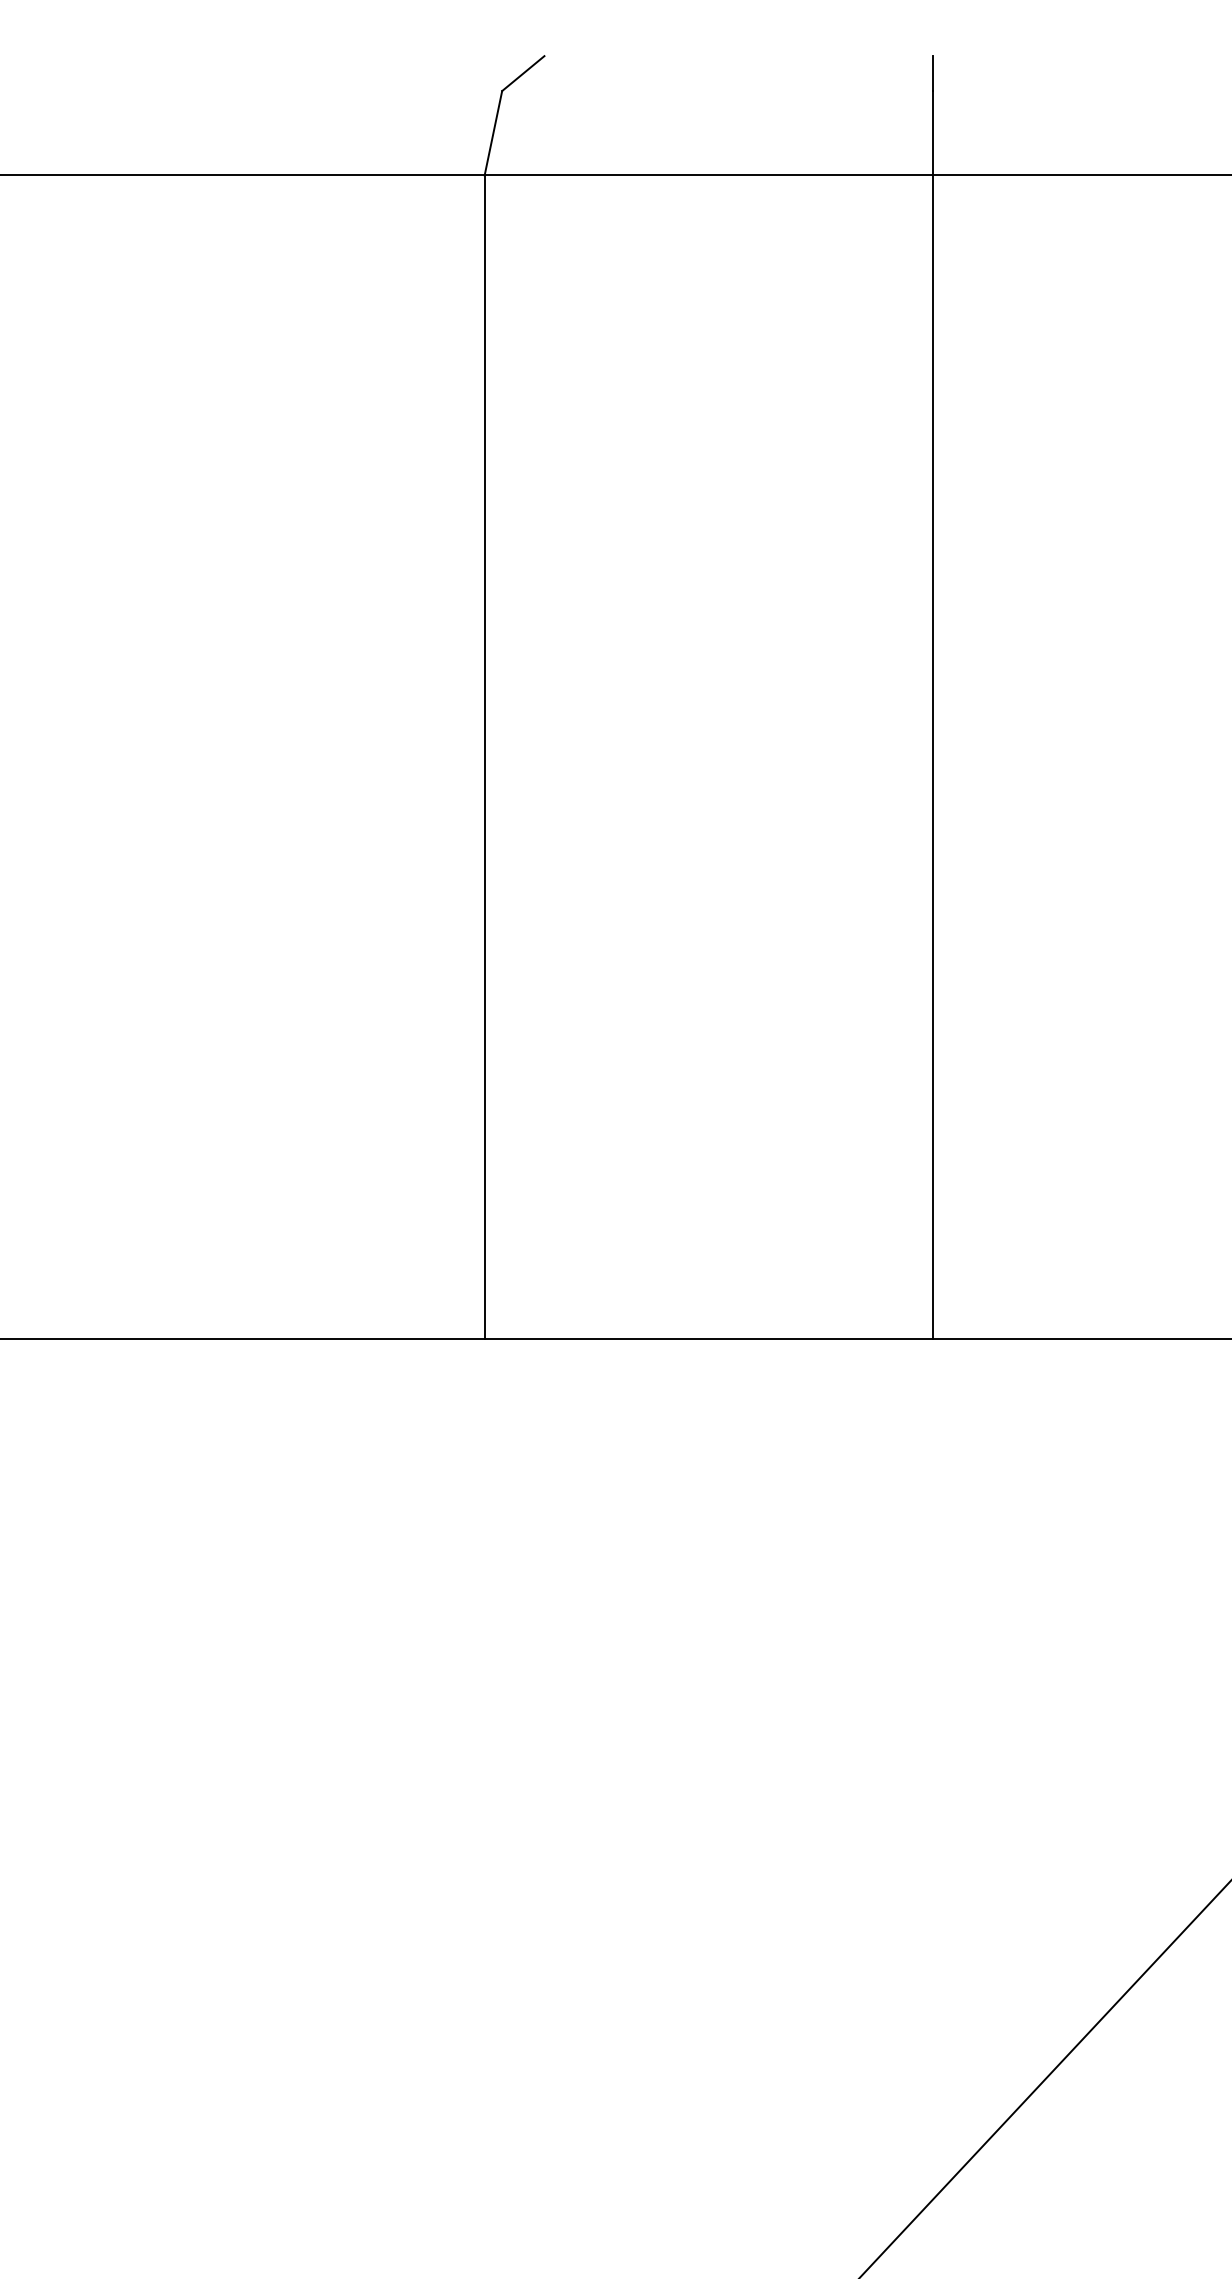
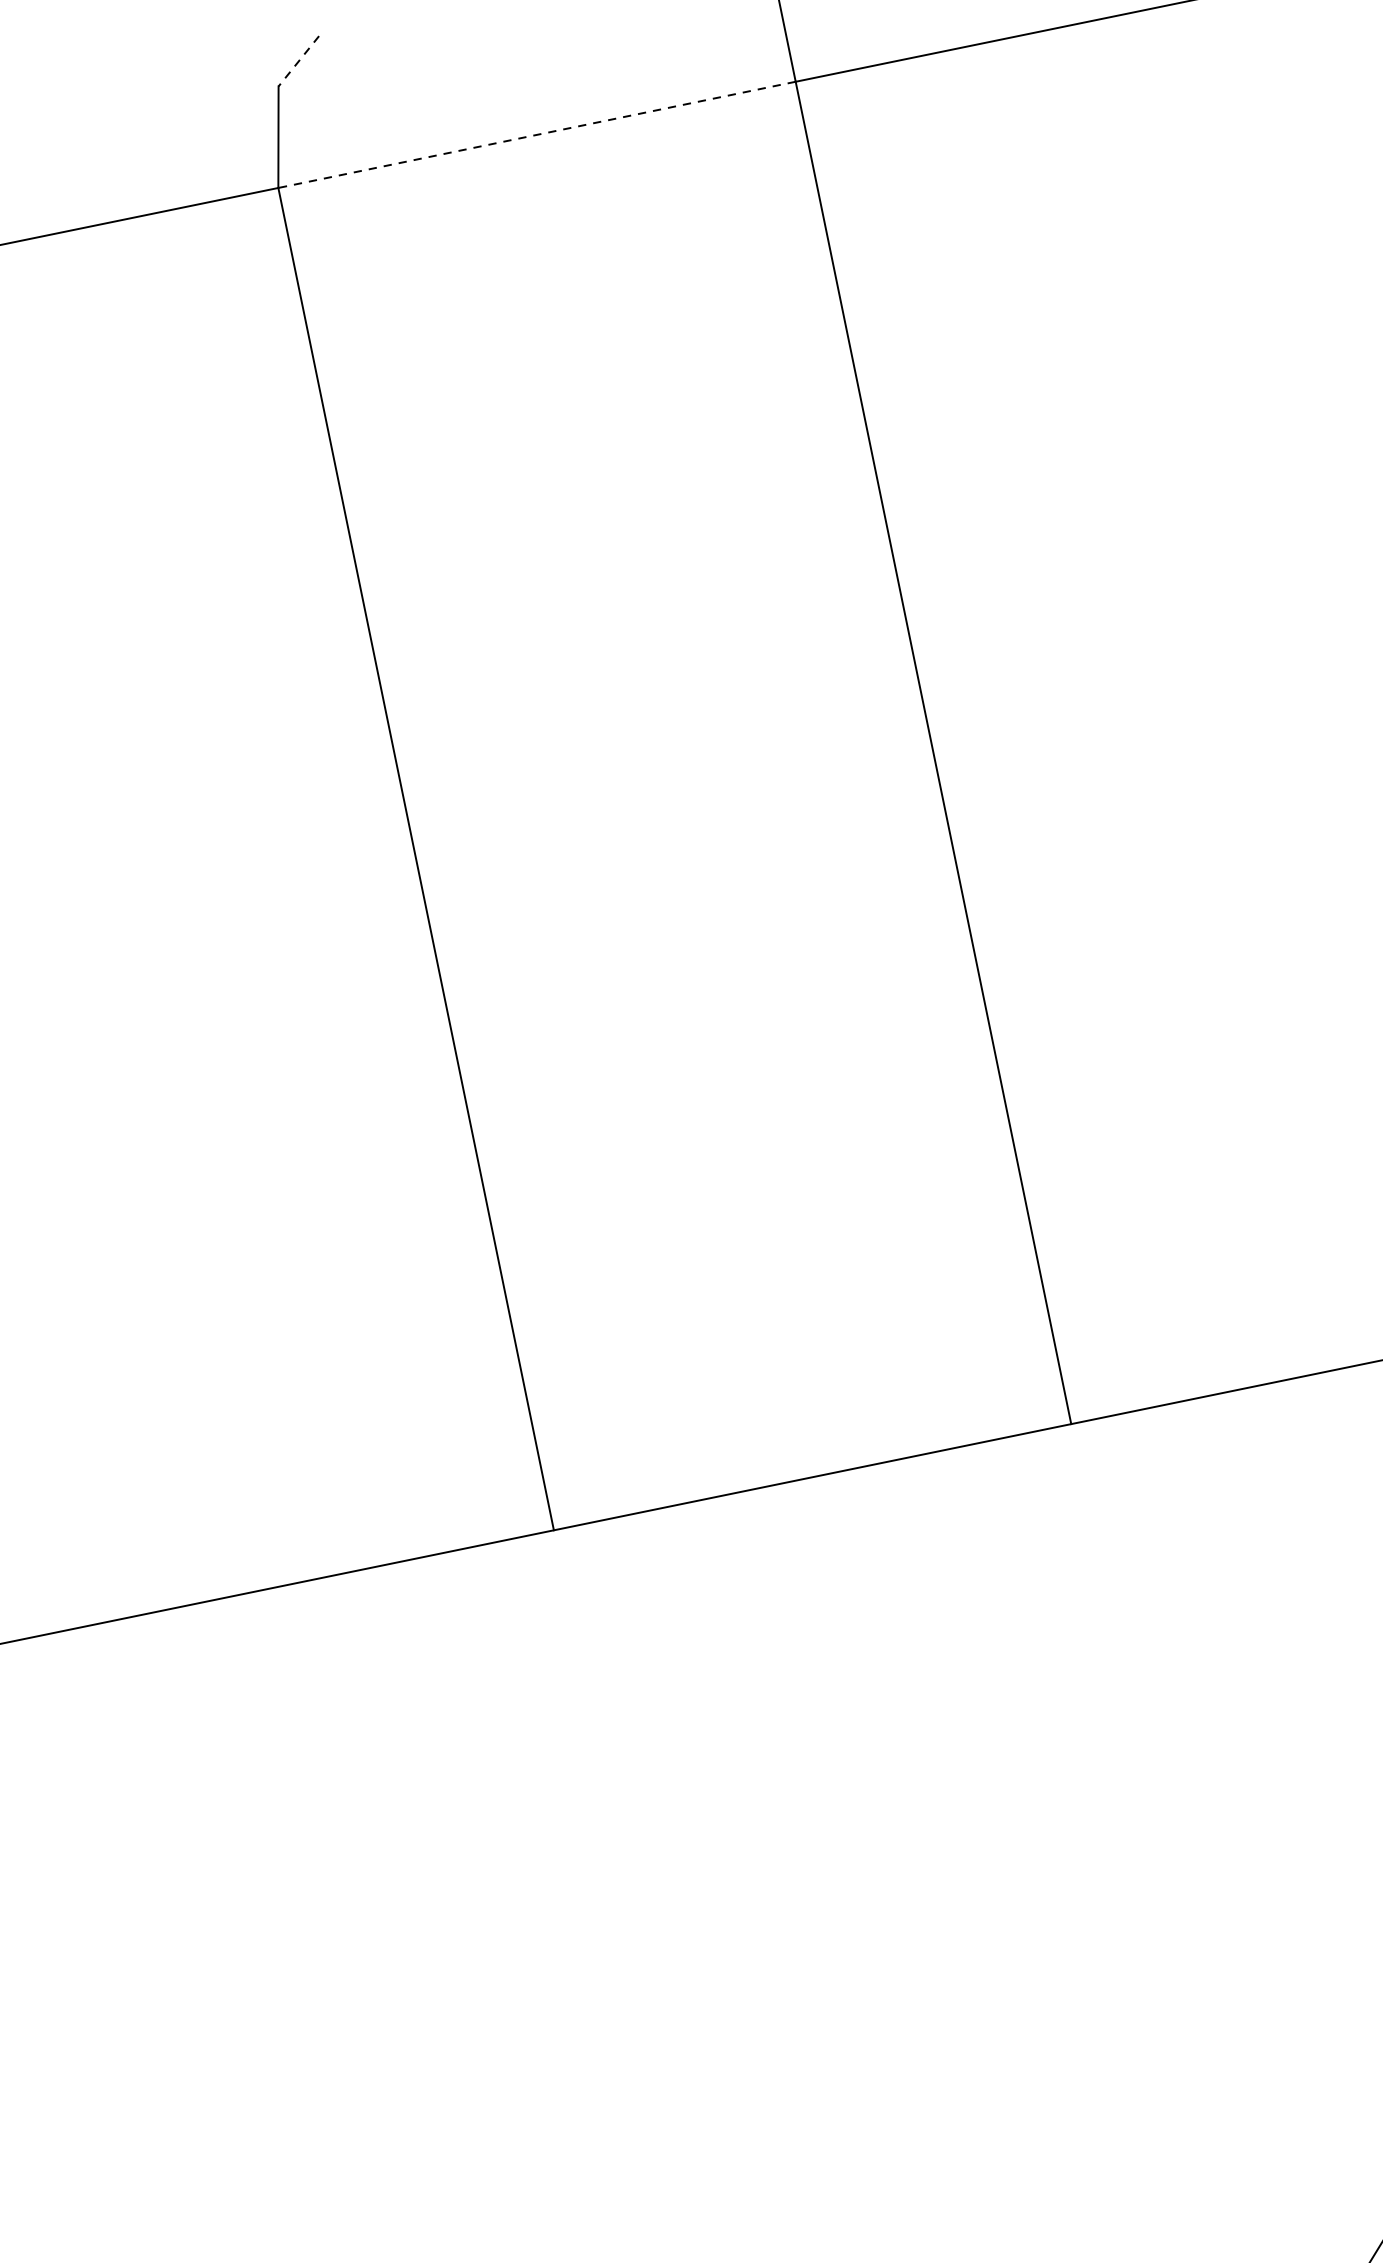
line: (522, 73) -> (297, 61), solid -> dashed
line: (708, 175) -> (536, 135), solid -> dashed

